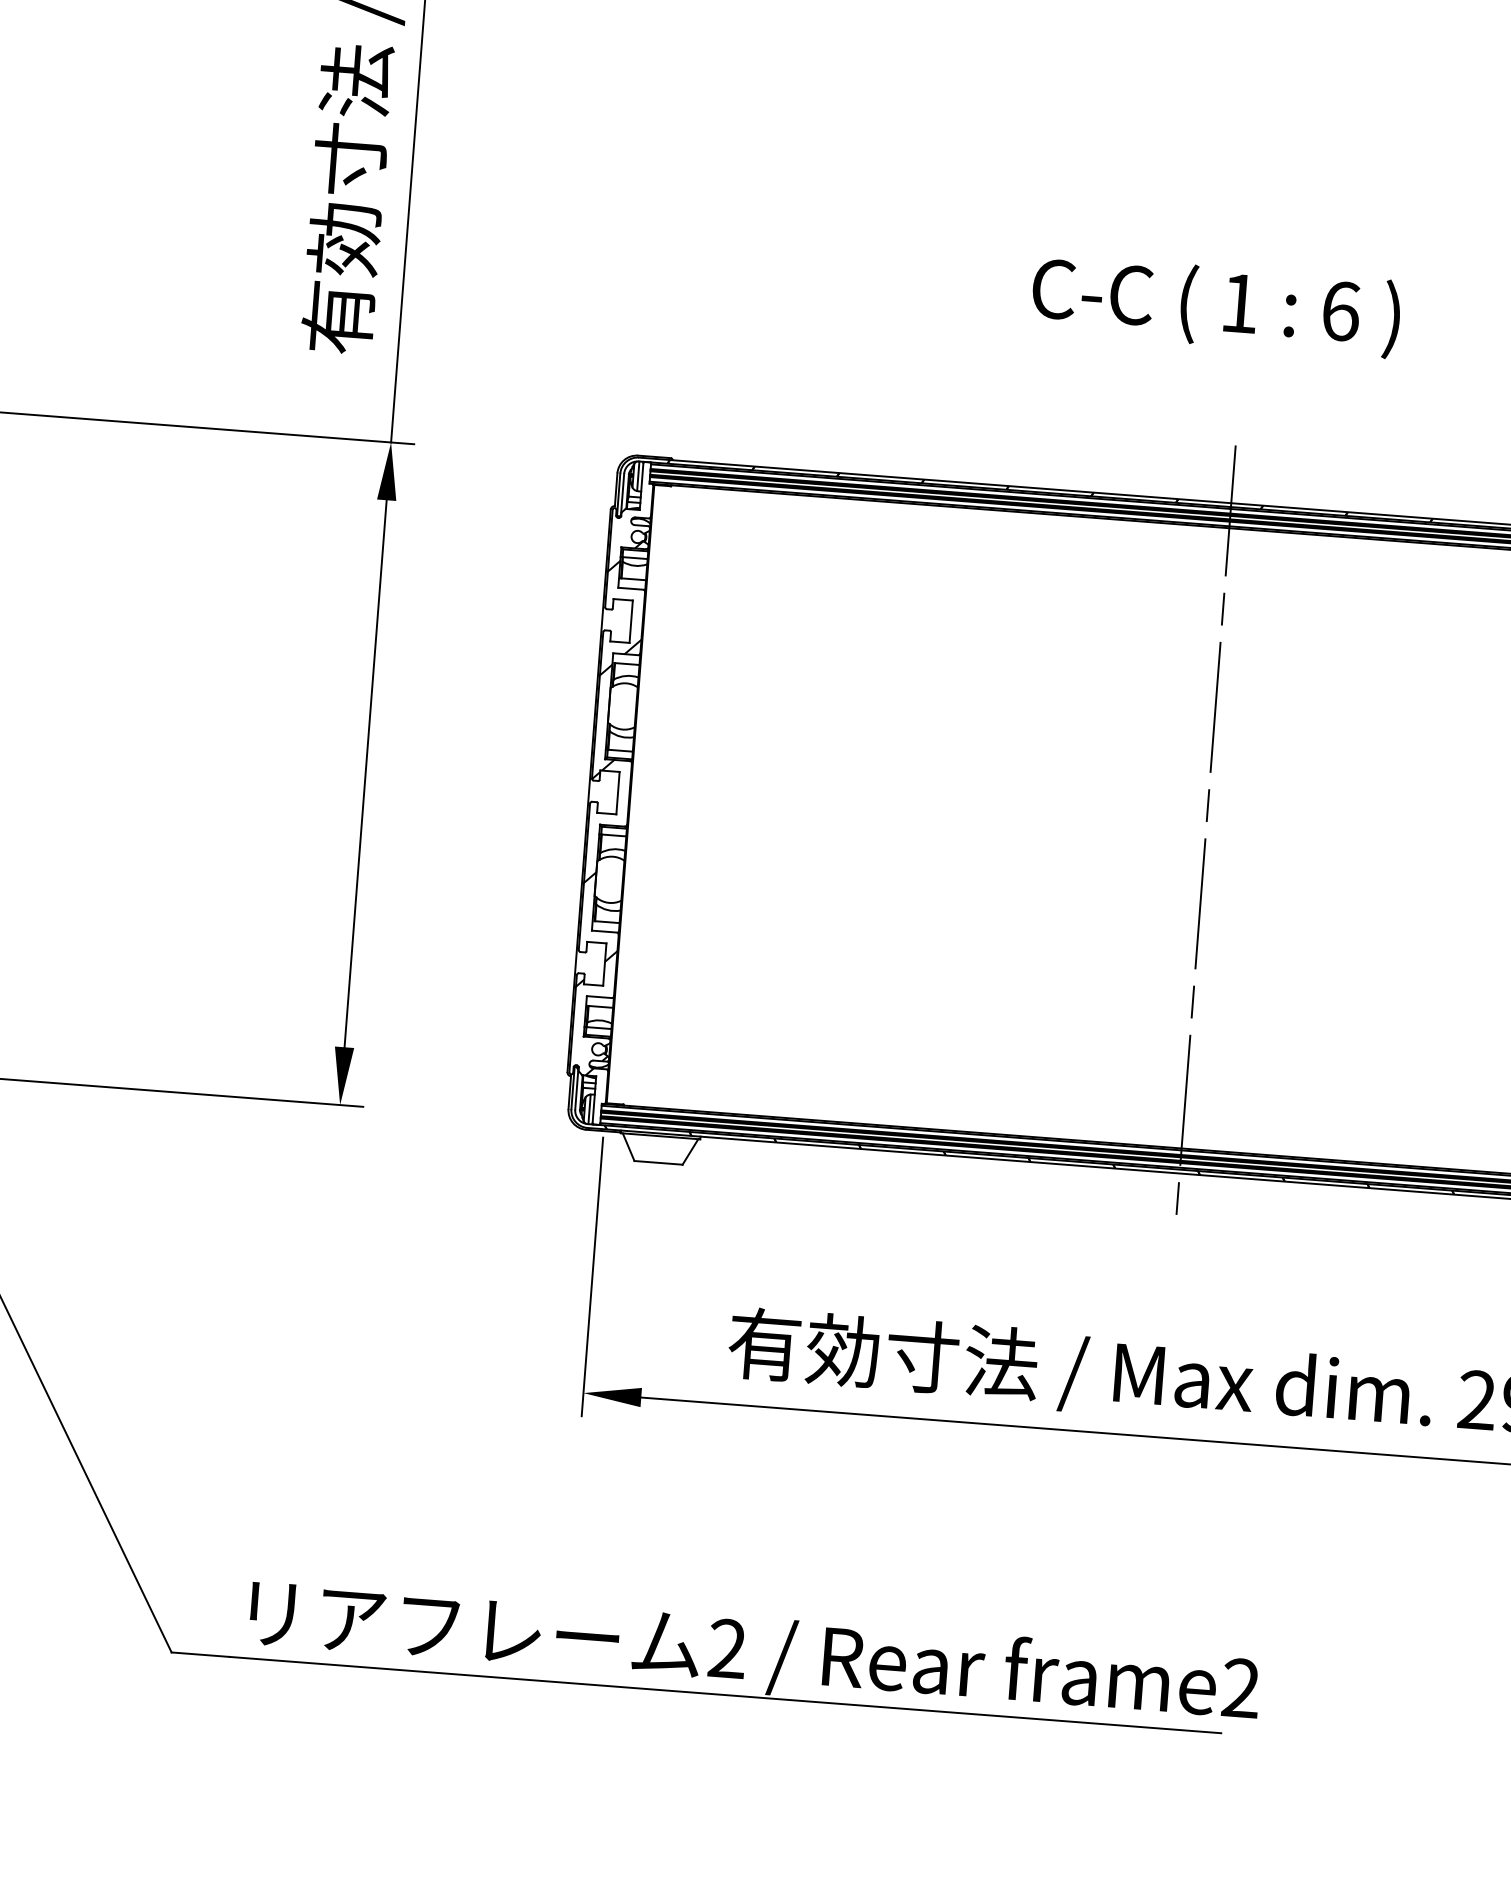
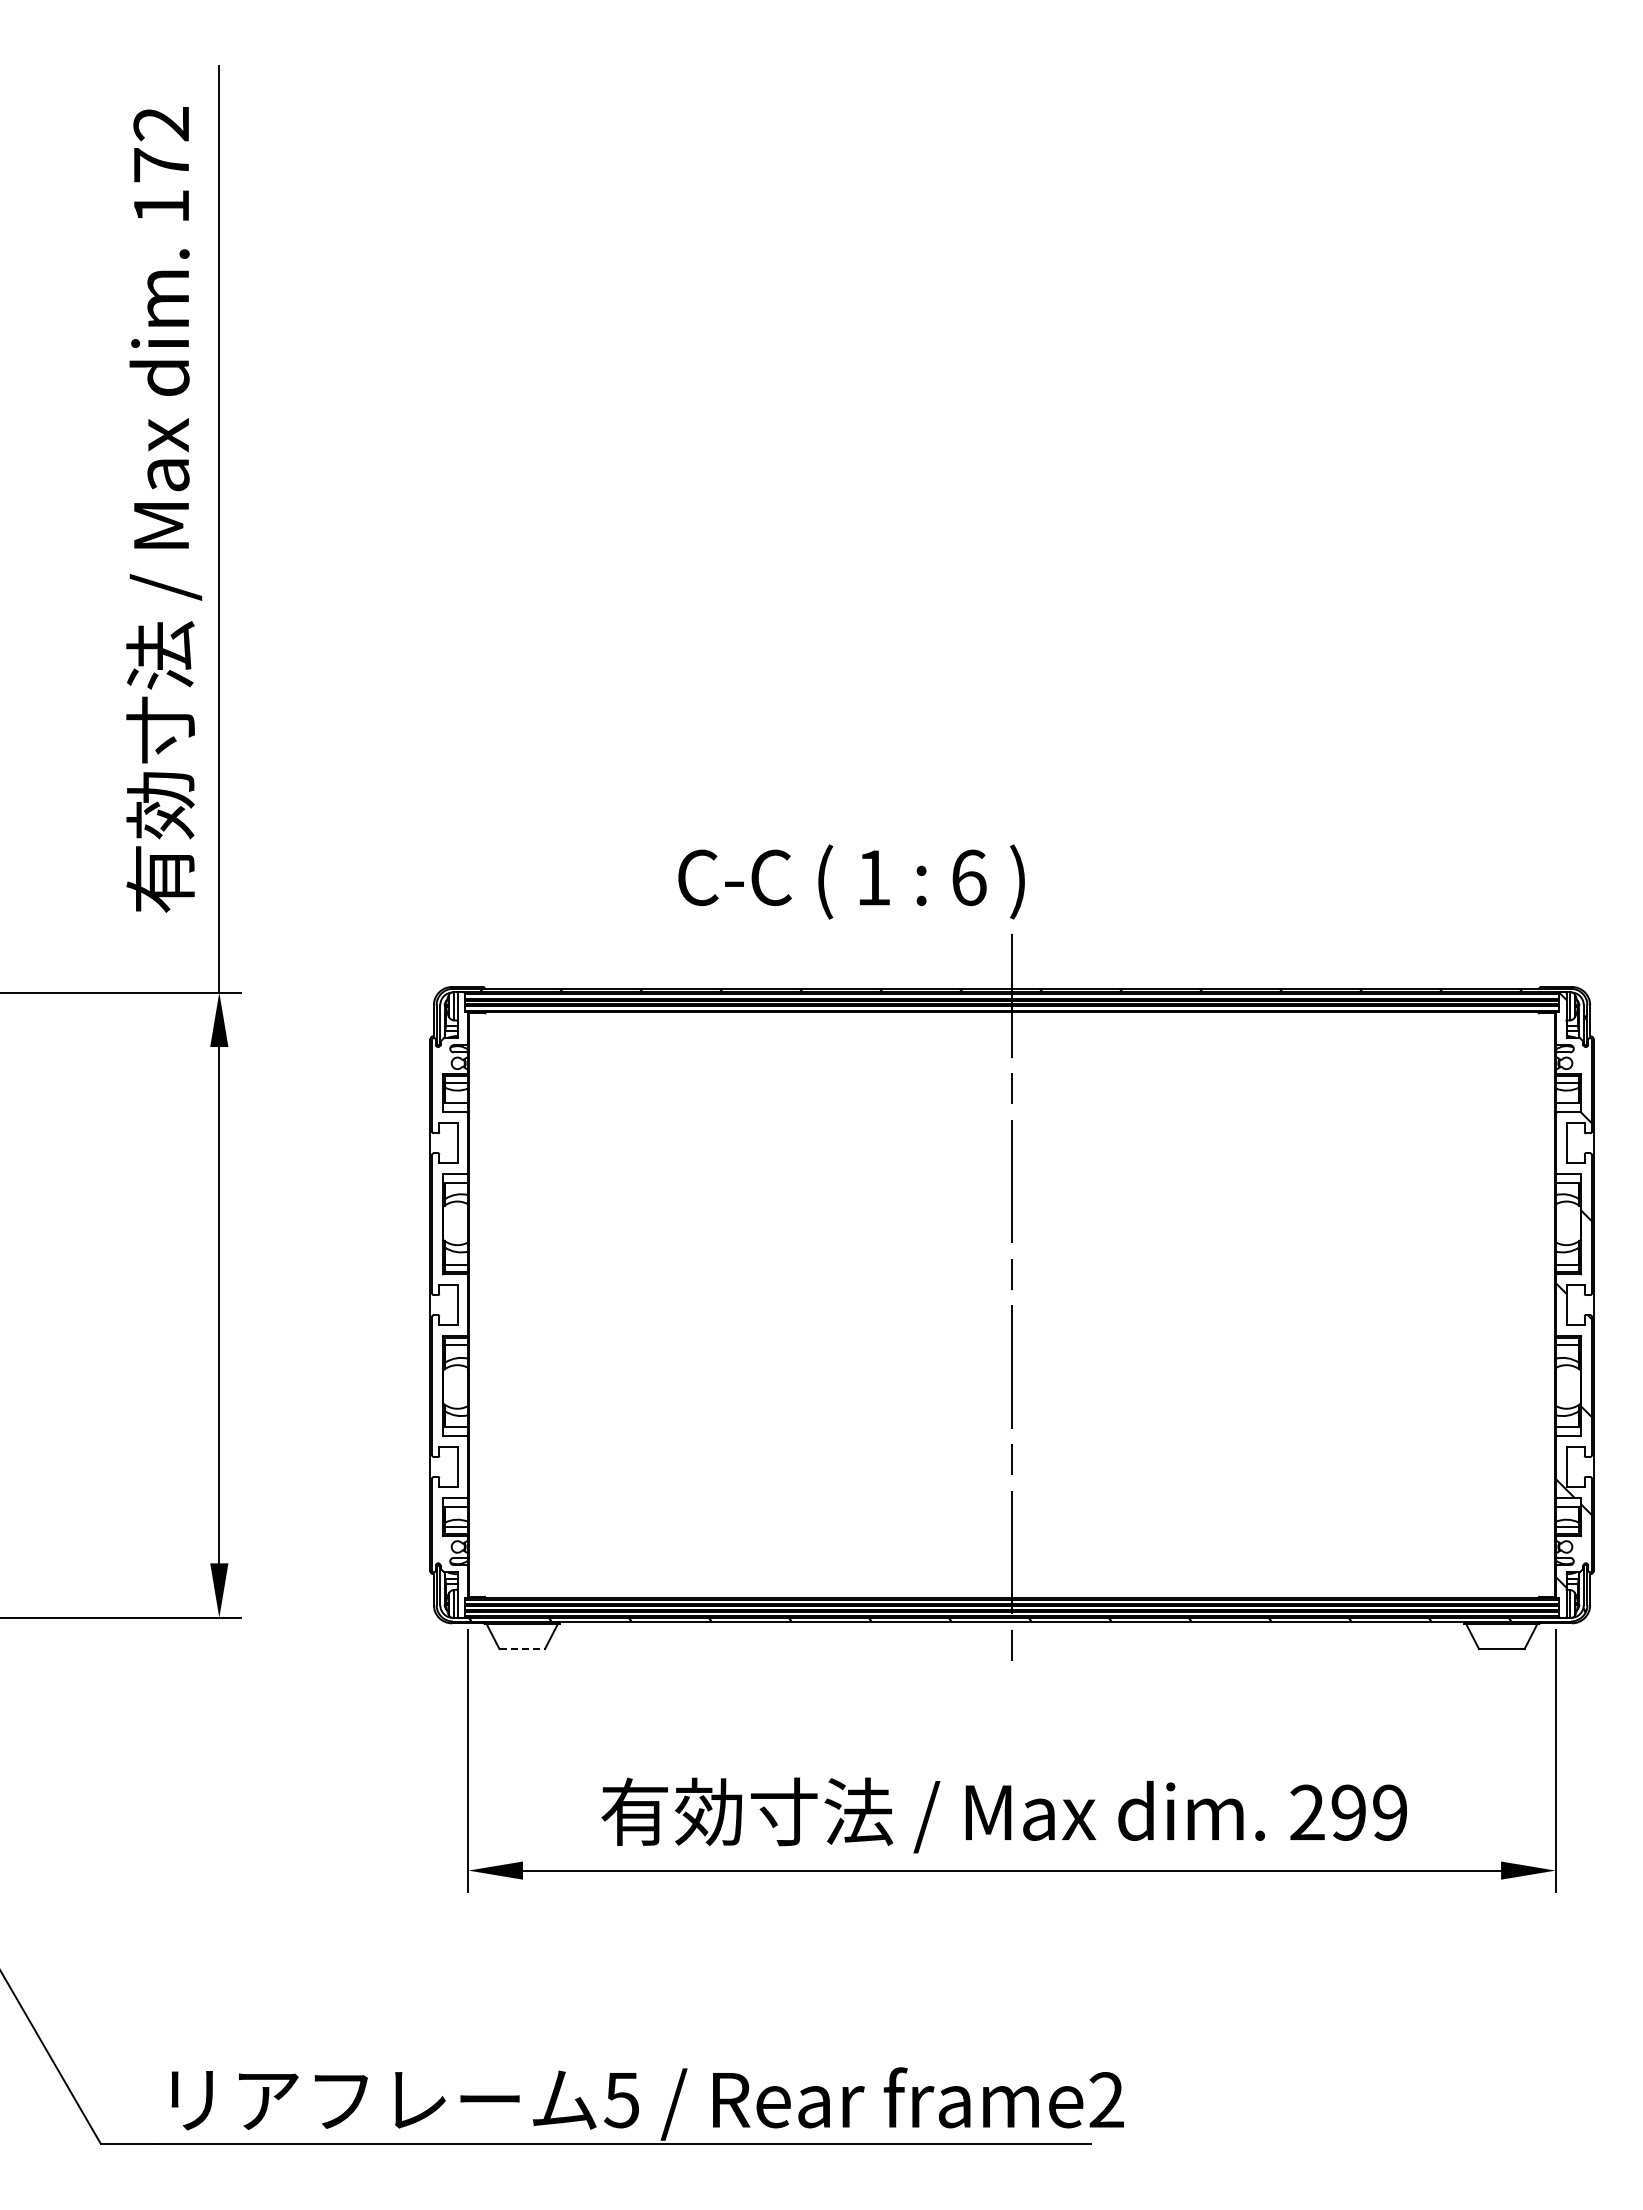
text: (1216, 305) -> (851, 881), moved
hatch: (609, 807) -> (450, 1319), removed
line: (658, 1163) -> (522, 1649), solid -> dashed
text: (726, 1649) -> (621, 2100), 2 -> 5

